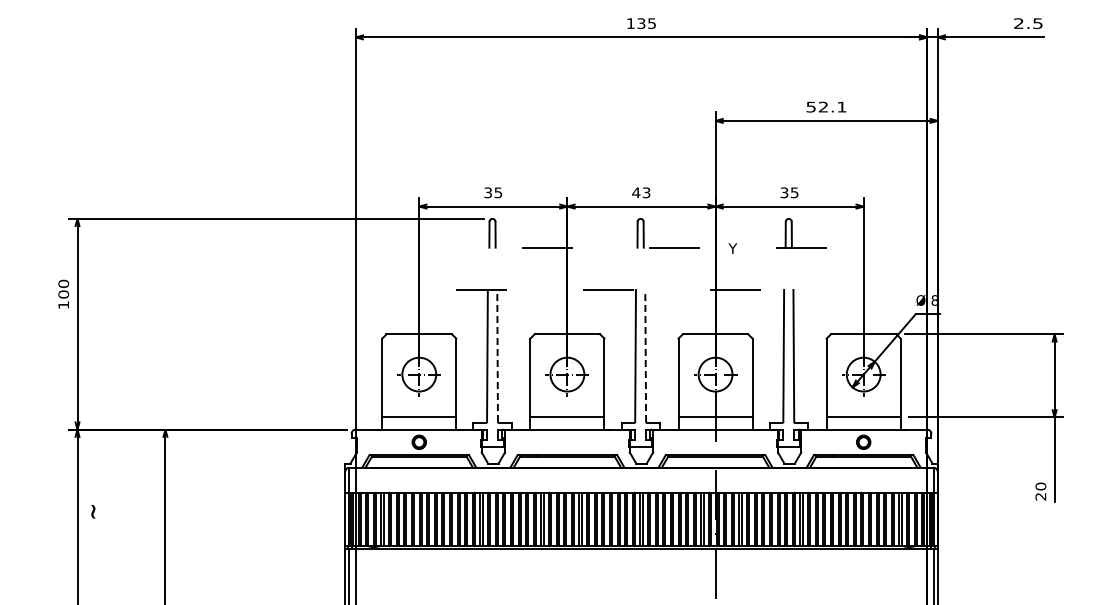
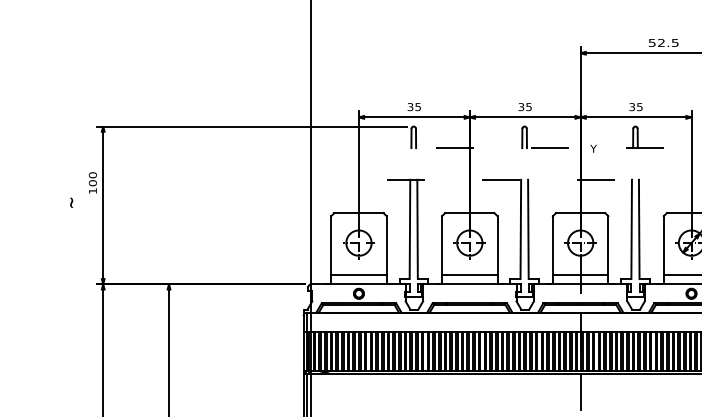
text: (841, 106) -> (674, 42), 52.1 -> 52.5
text: (641, 192) -> (525, 106), 43 -> 35
line: (497, 355) -> (417, 228), dashed -> solid
line: (645, 355) -> (528, 228), dashed -> solid
text: (93, 511) -> (71, 202), moved

